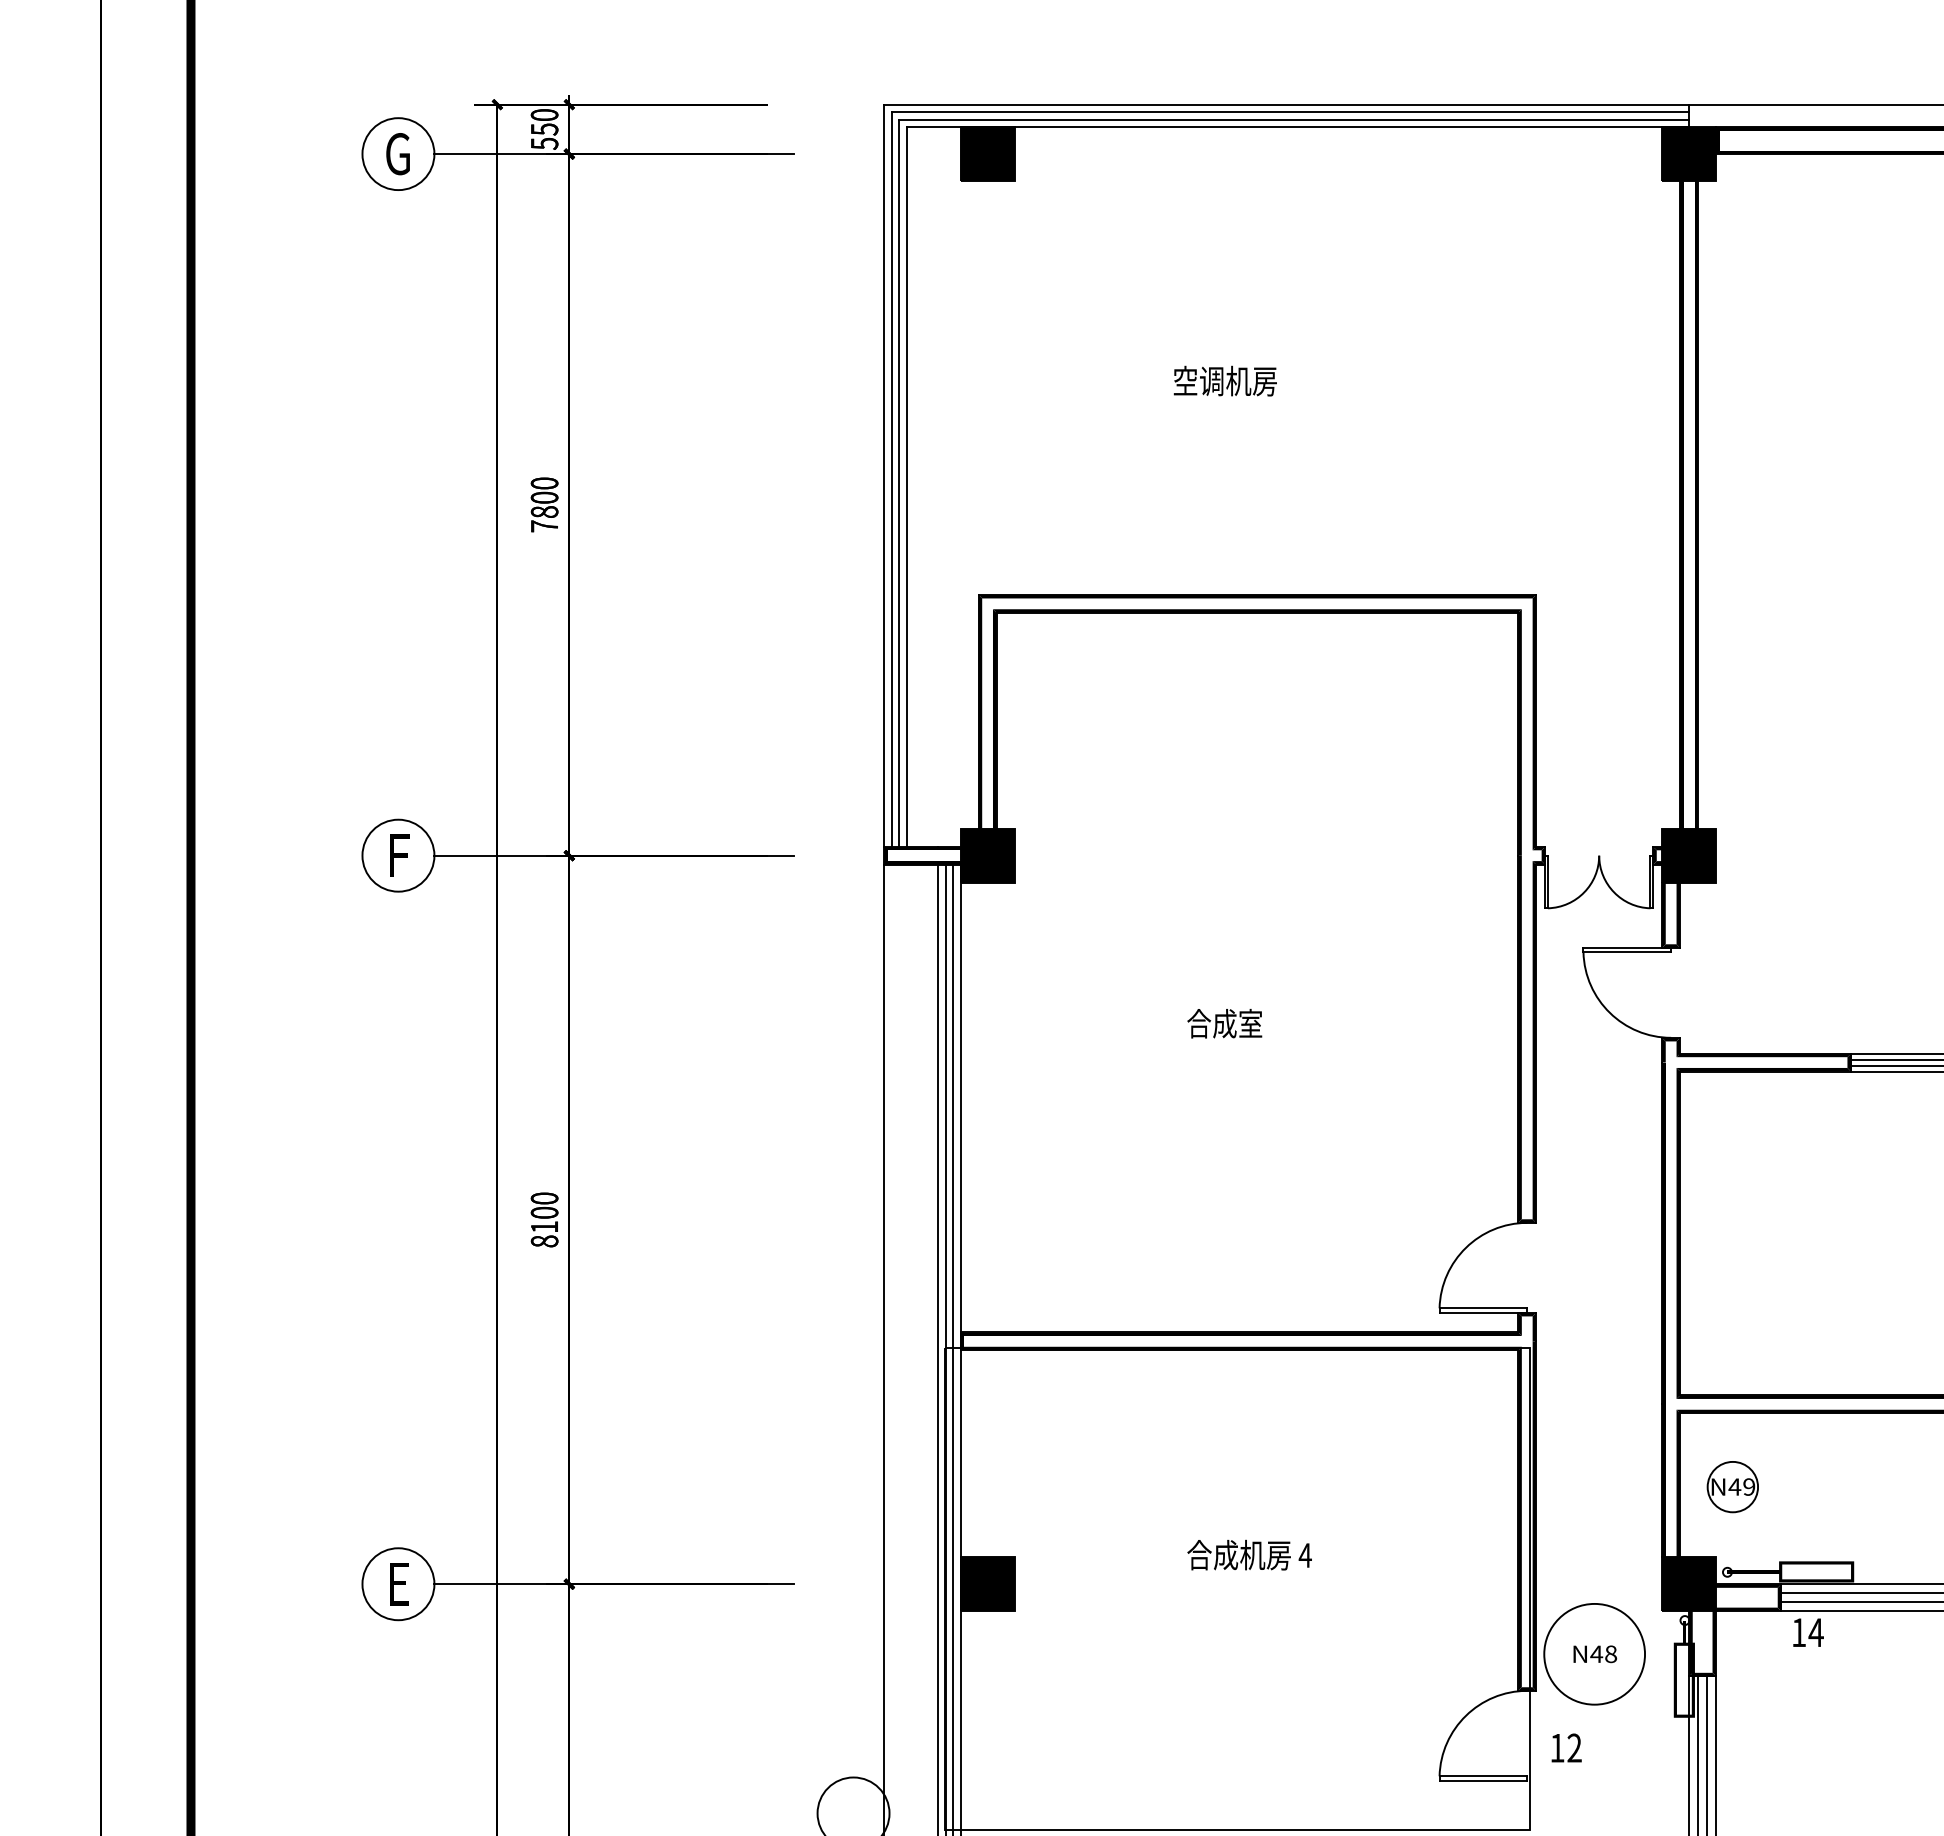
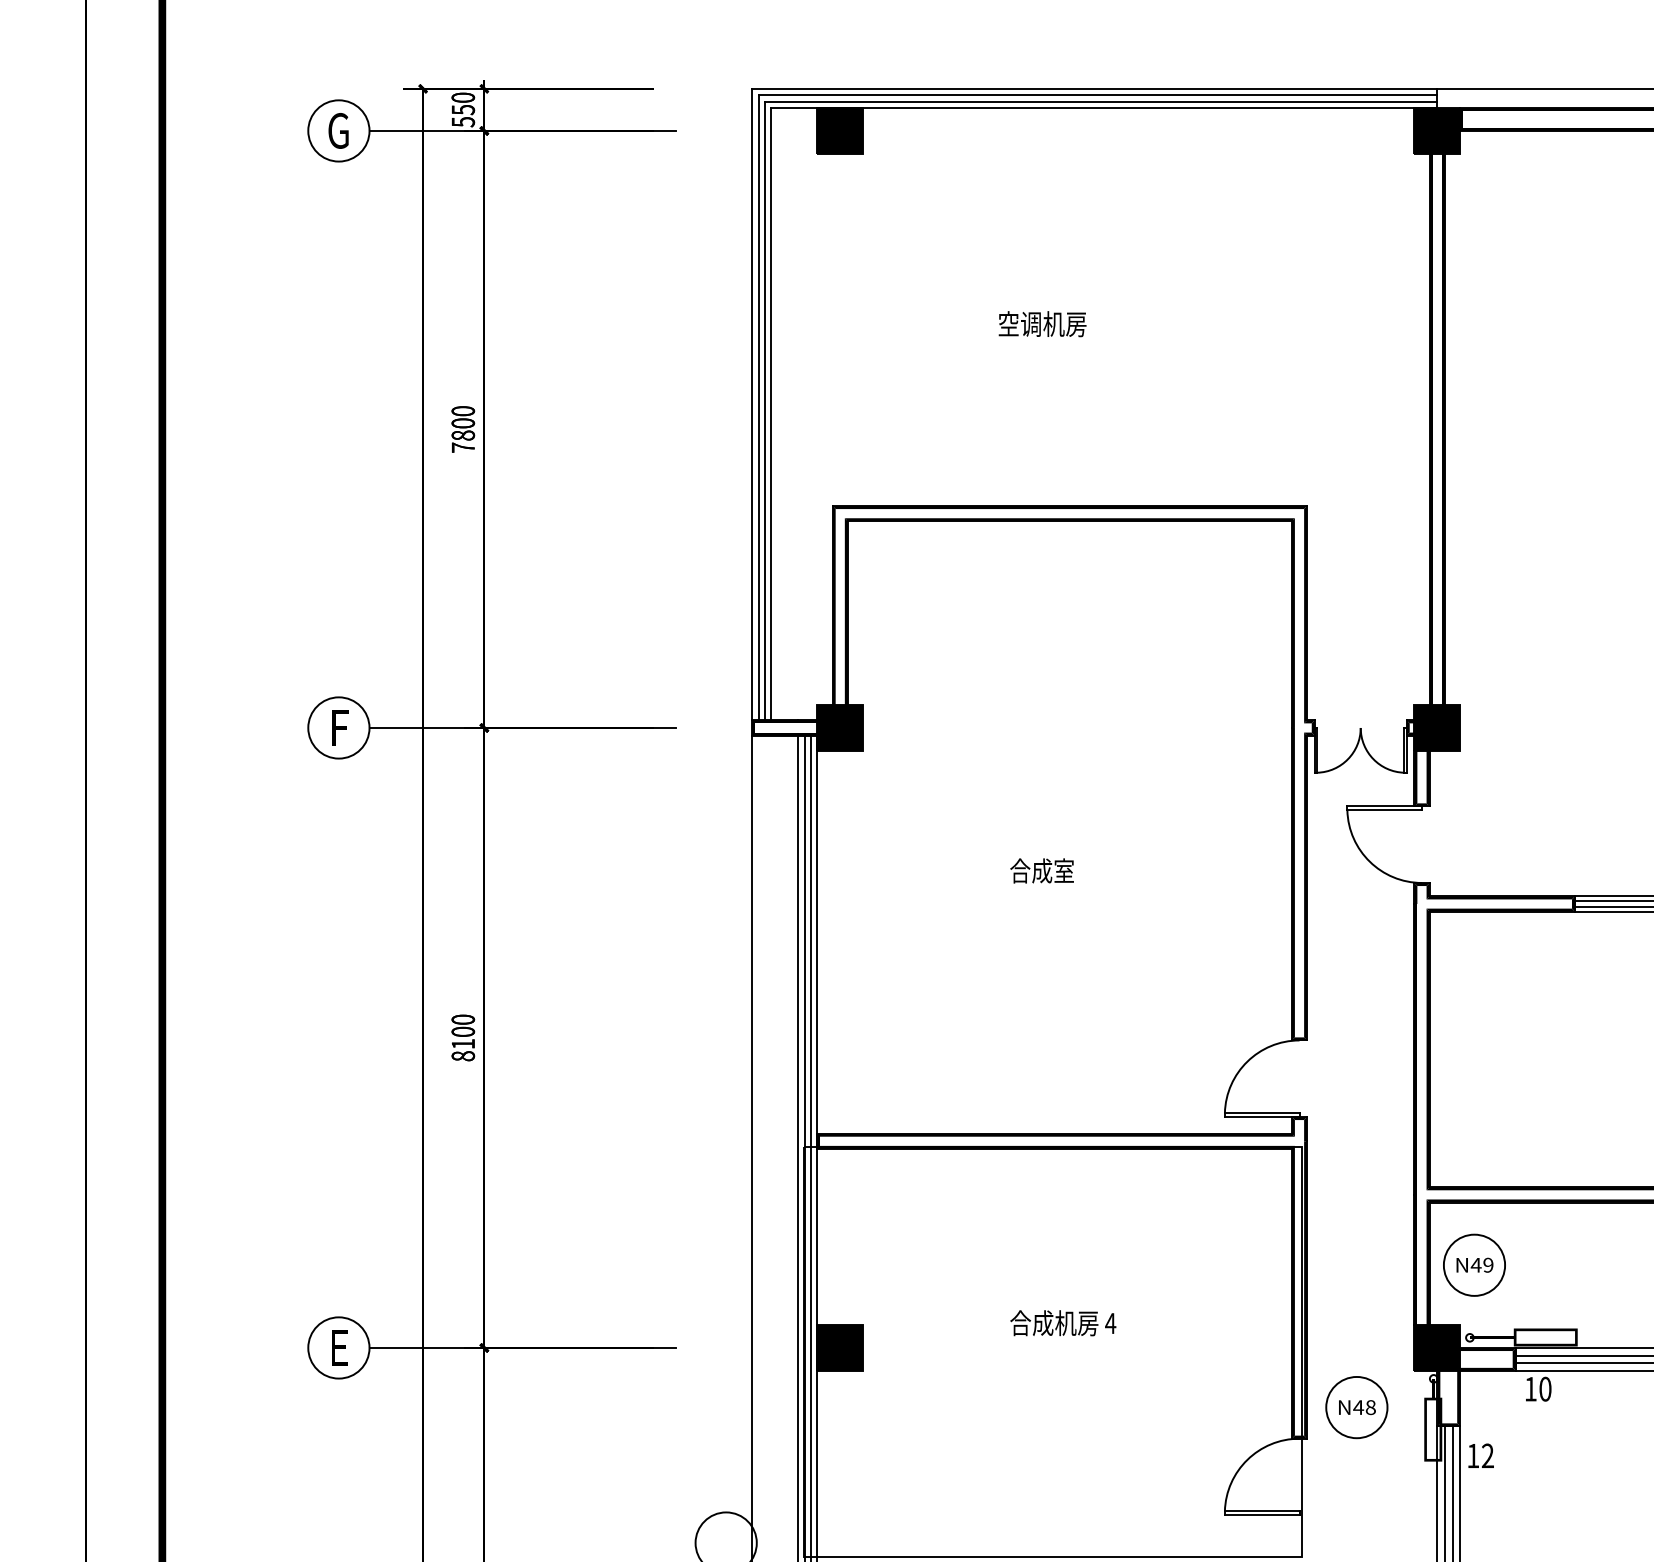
circle: (1732, 1487) -> (1474, 1265), size x1.43
text: (1815, 1632) -> (1544, 1389), 14 -> 10
circle: (1594, 1654) -> (1356, 1407), size x0.71
text: (1566, 1747) -> (1480, 1455), moved

